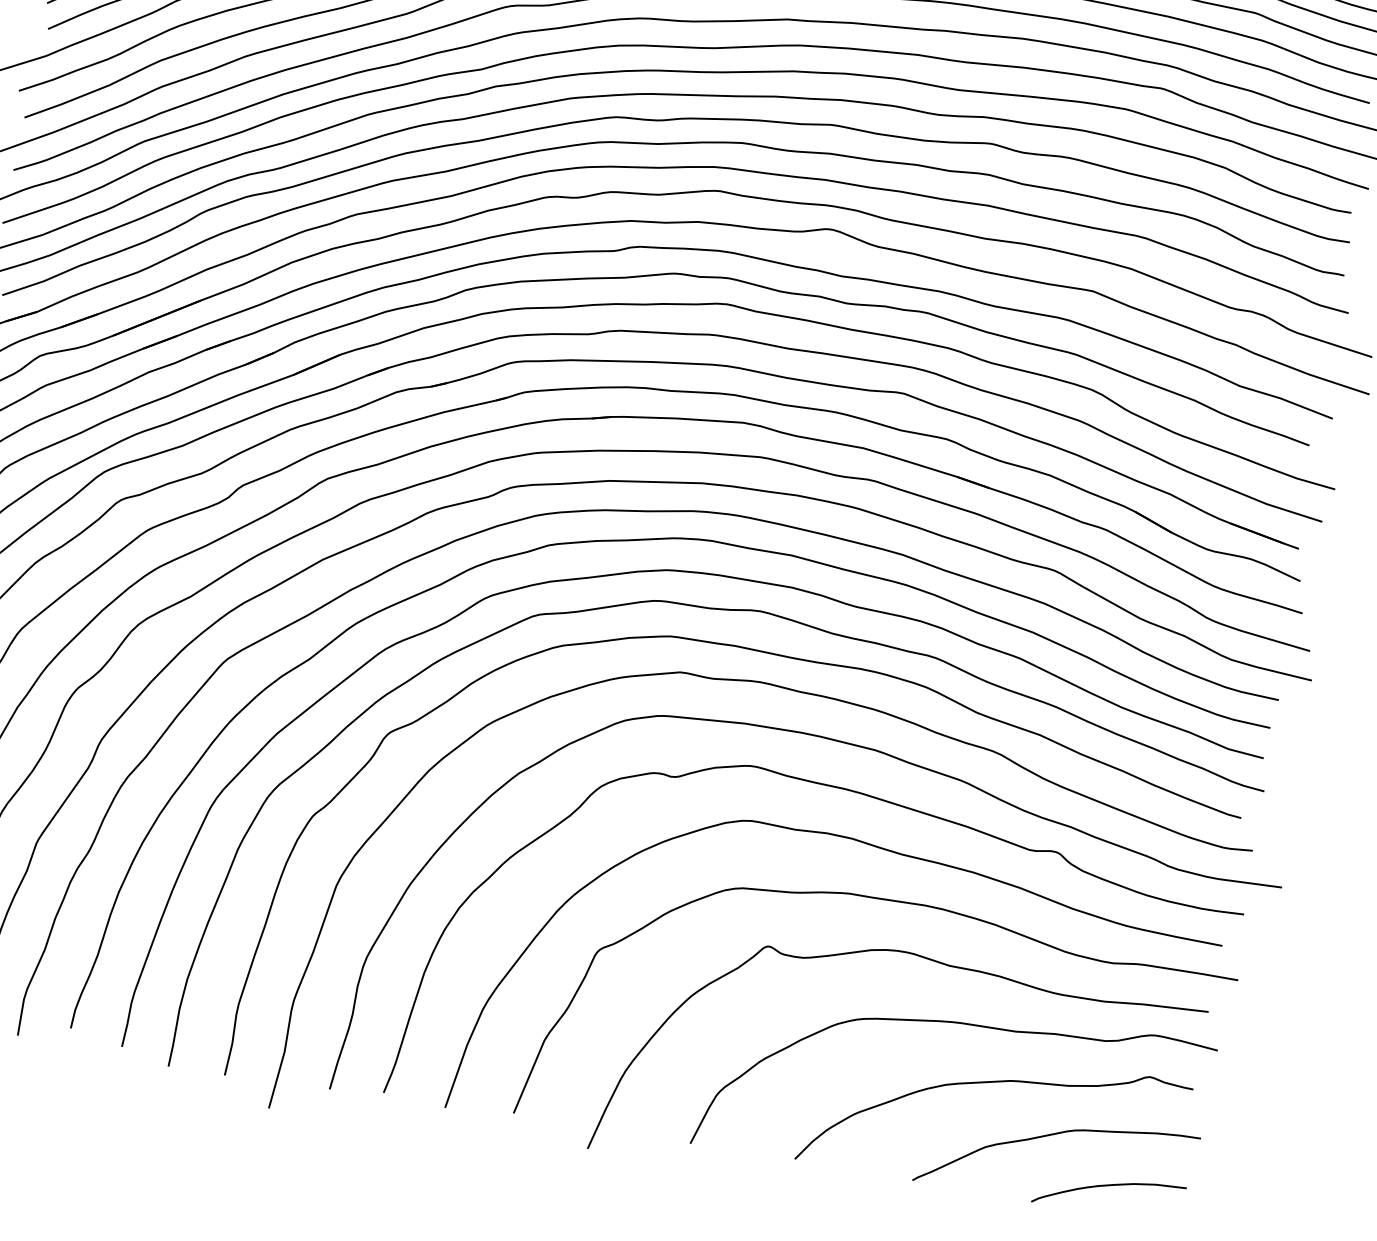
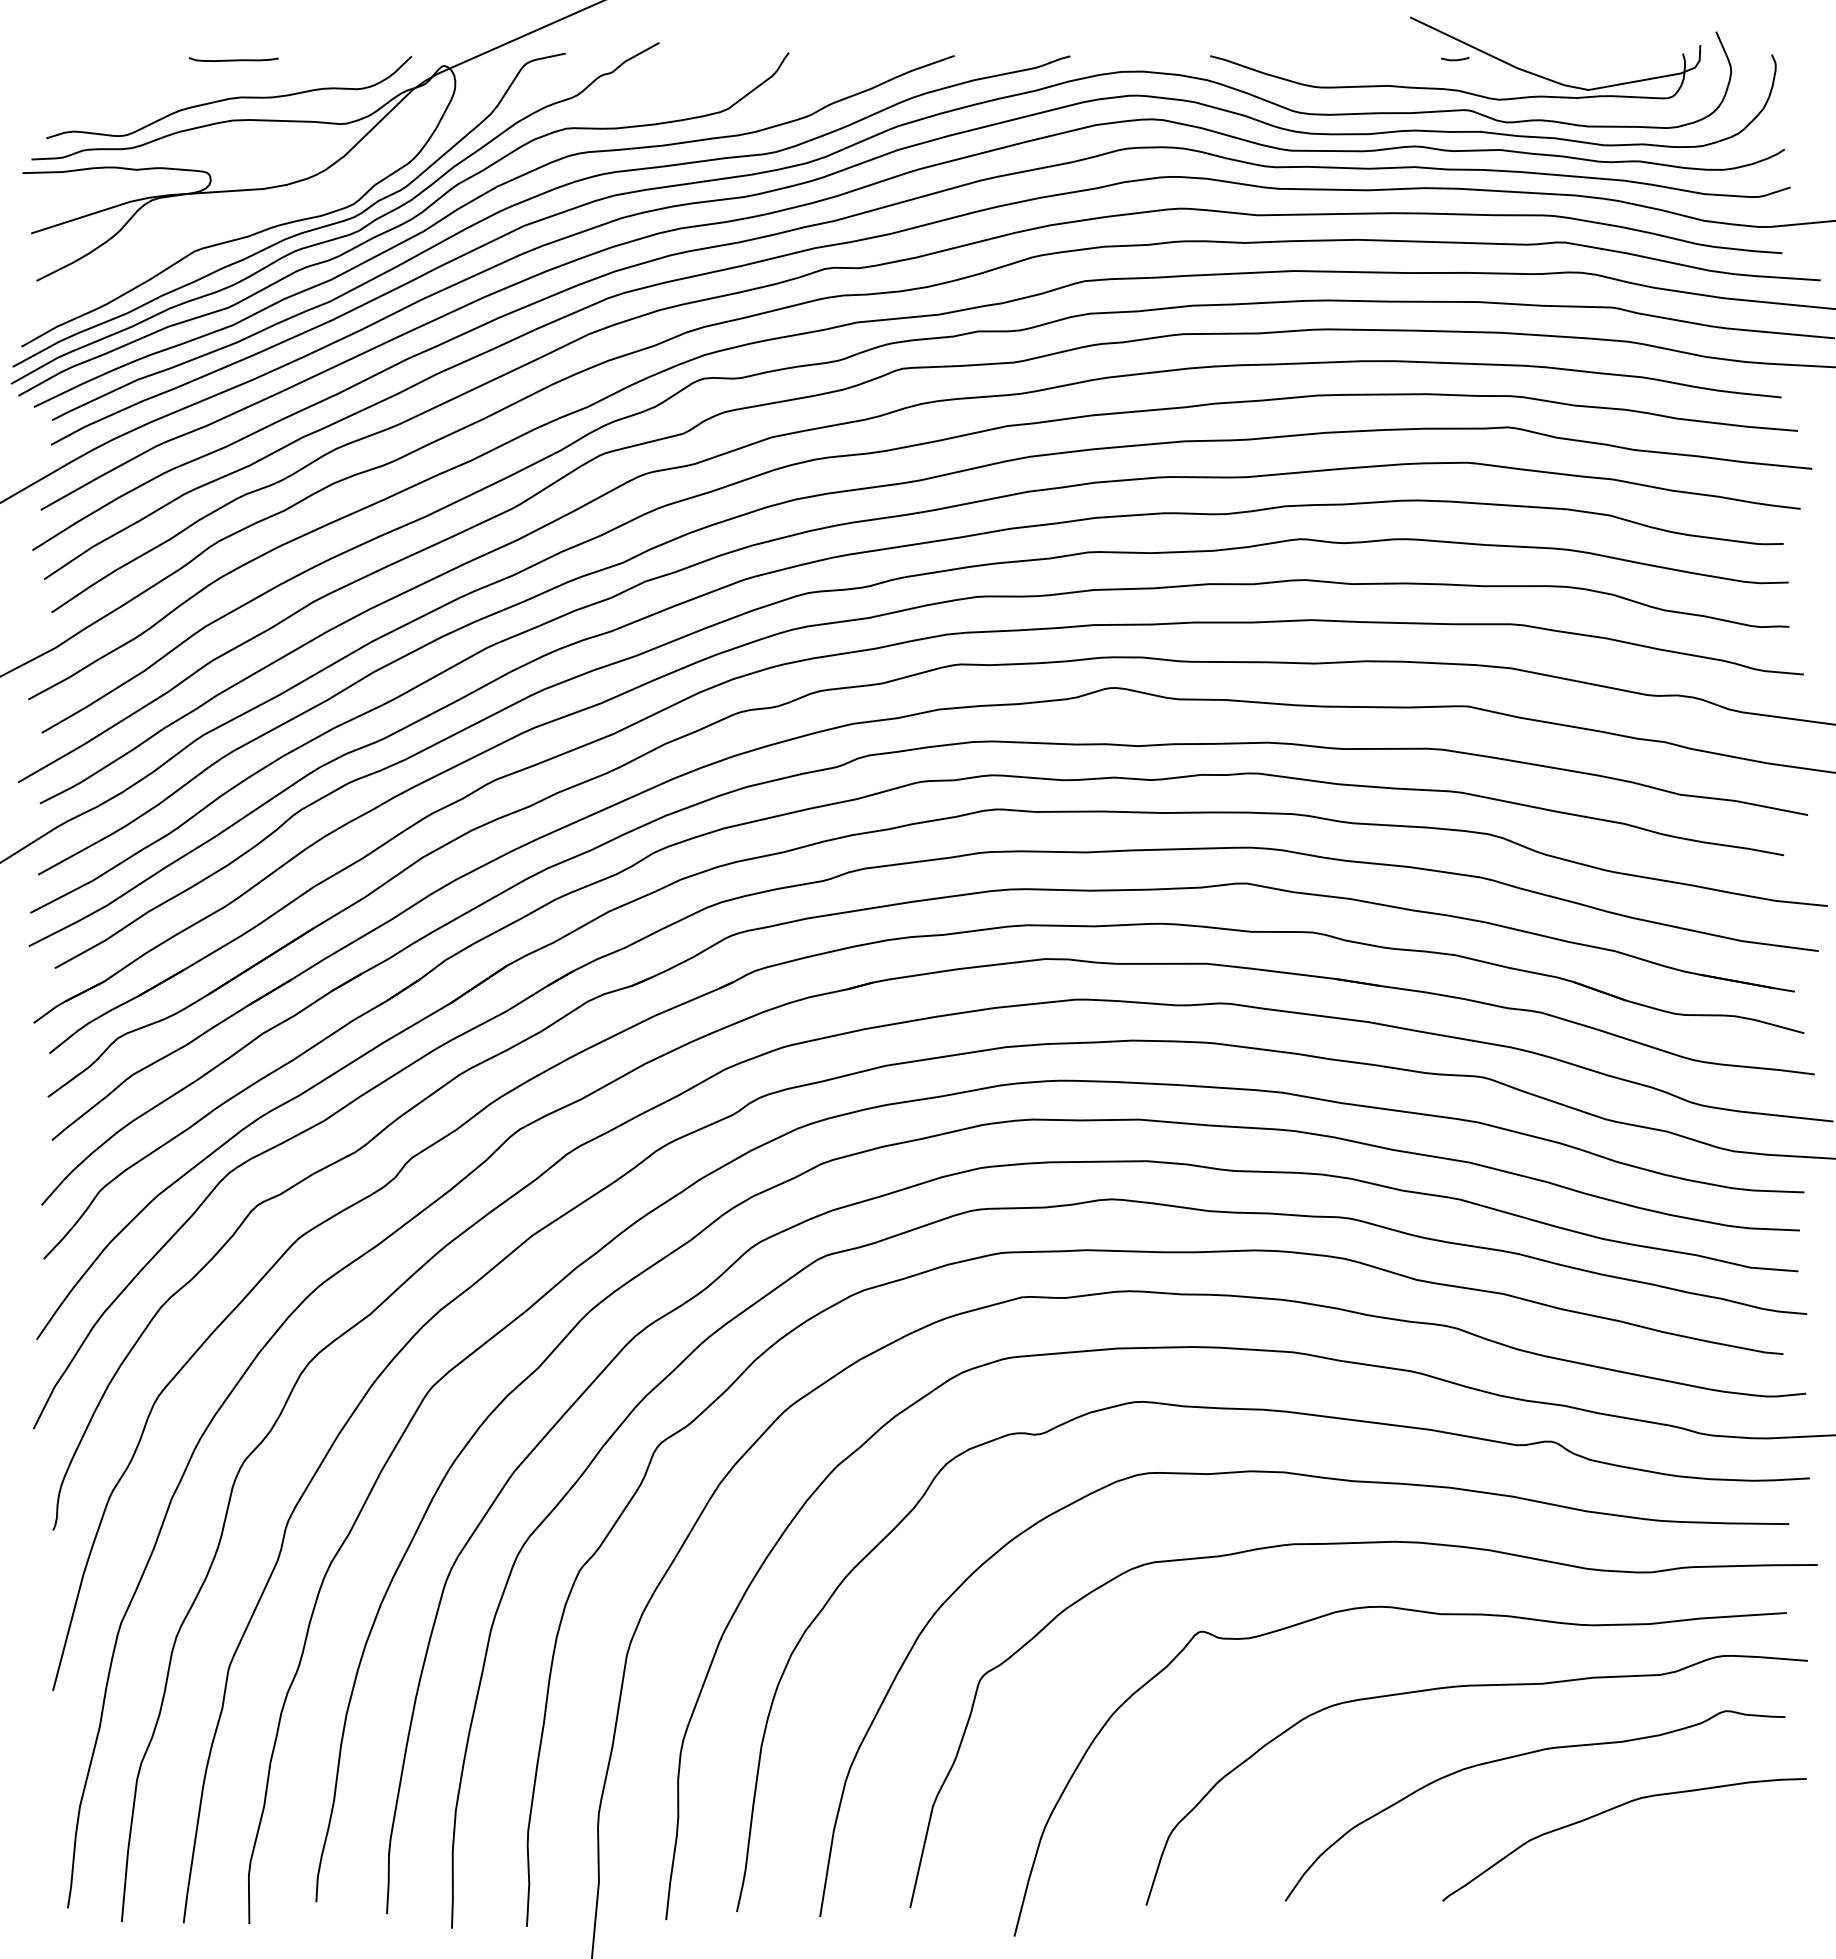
curve: (1108, 1186) -> (1697, 1862), removed

